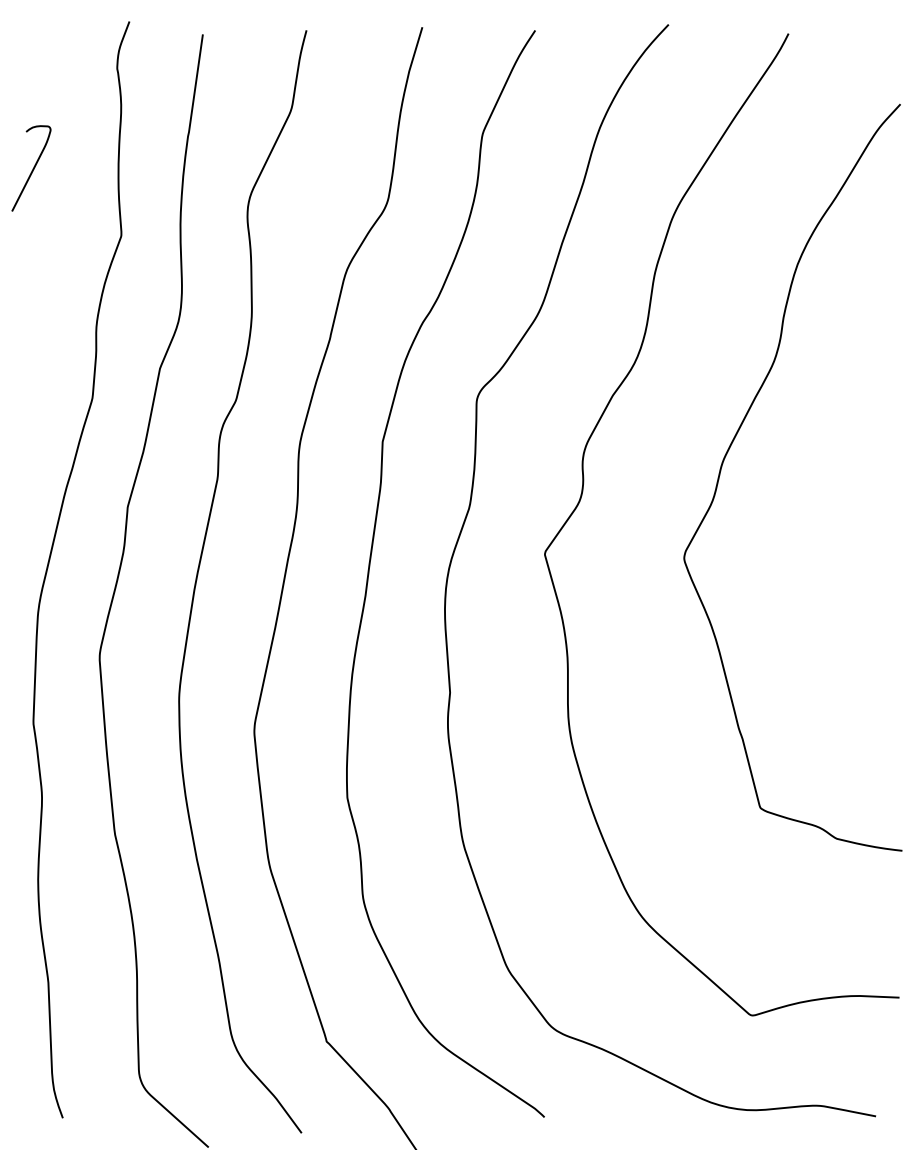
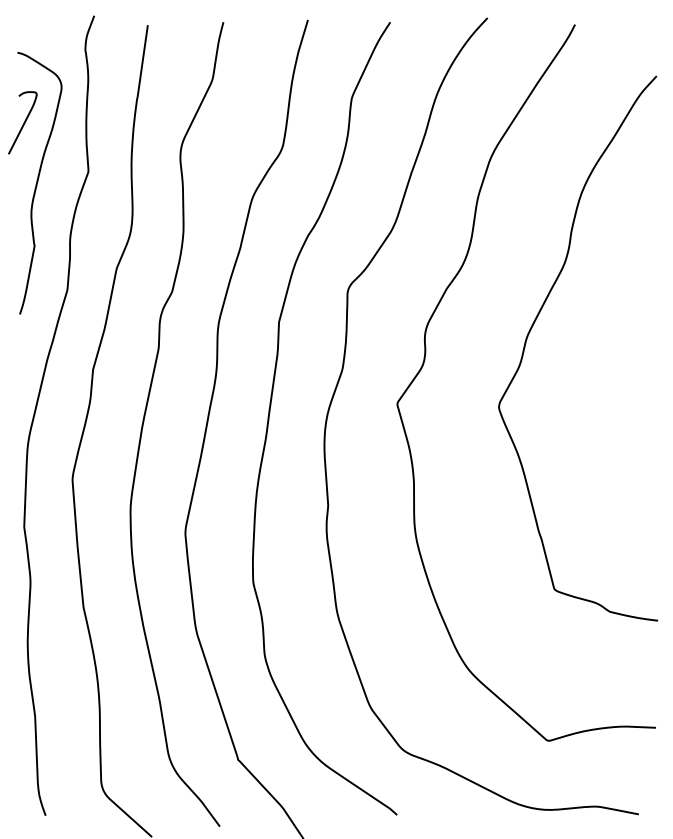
curve: (52, 250) -> (38, 182), added

